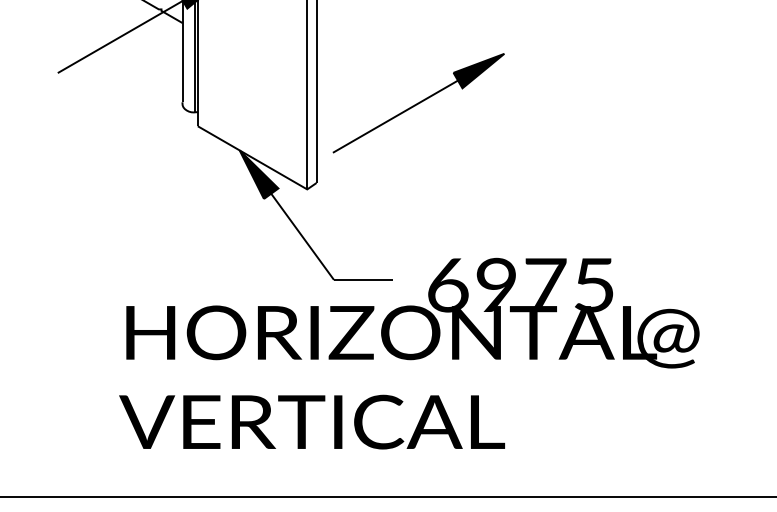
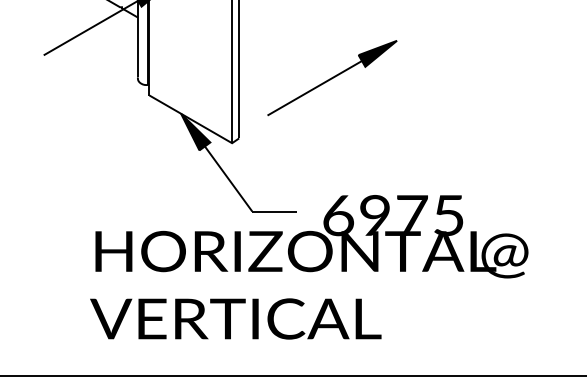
part: (418, 103) -> (332, 78), moved

